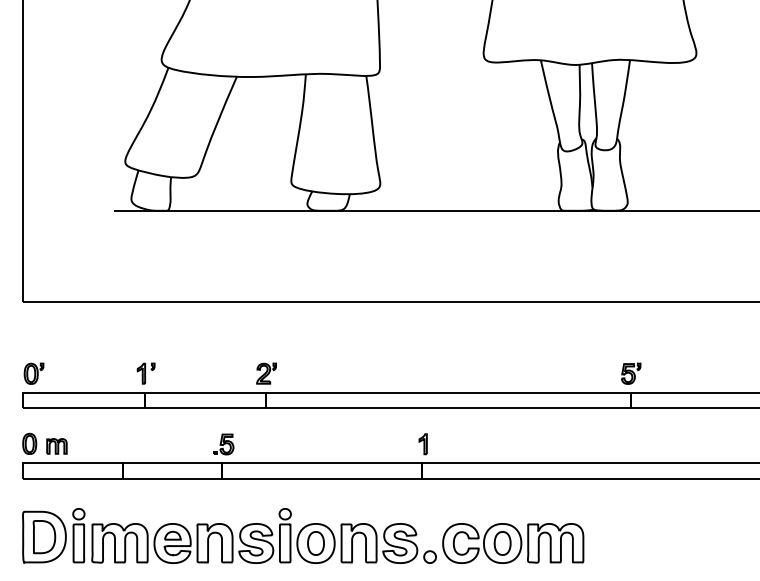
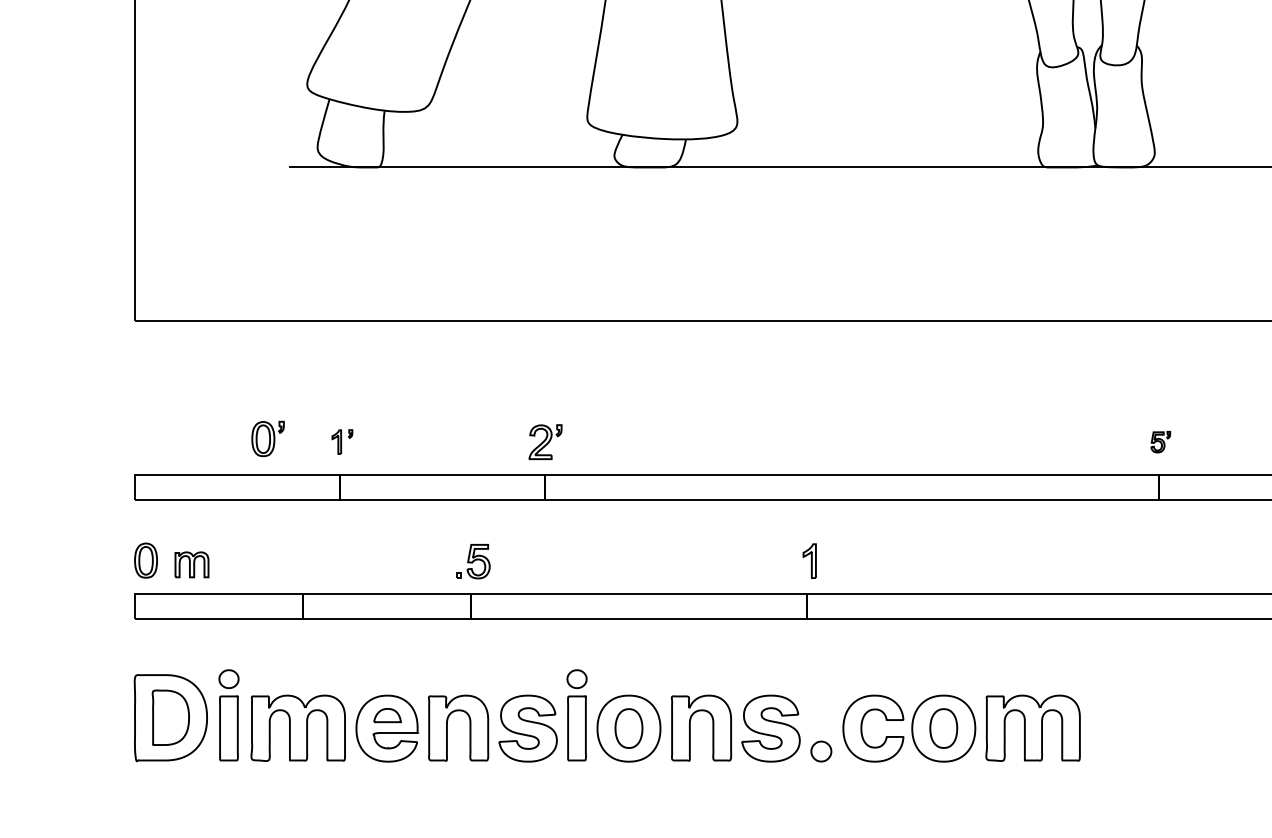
part: (33, 373) -> (267, 438), moved
part: (145, 373) -> (341, 441), size x0.7
part: (631, 373) -> (1161, 441), size x0.6

